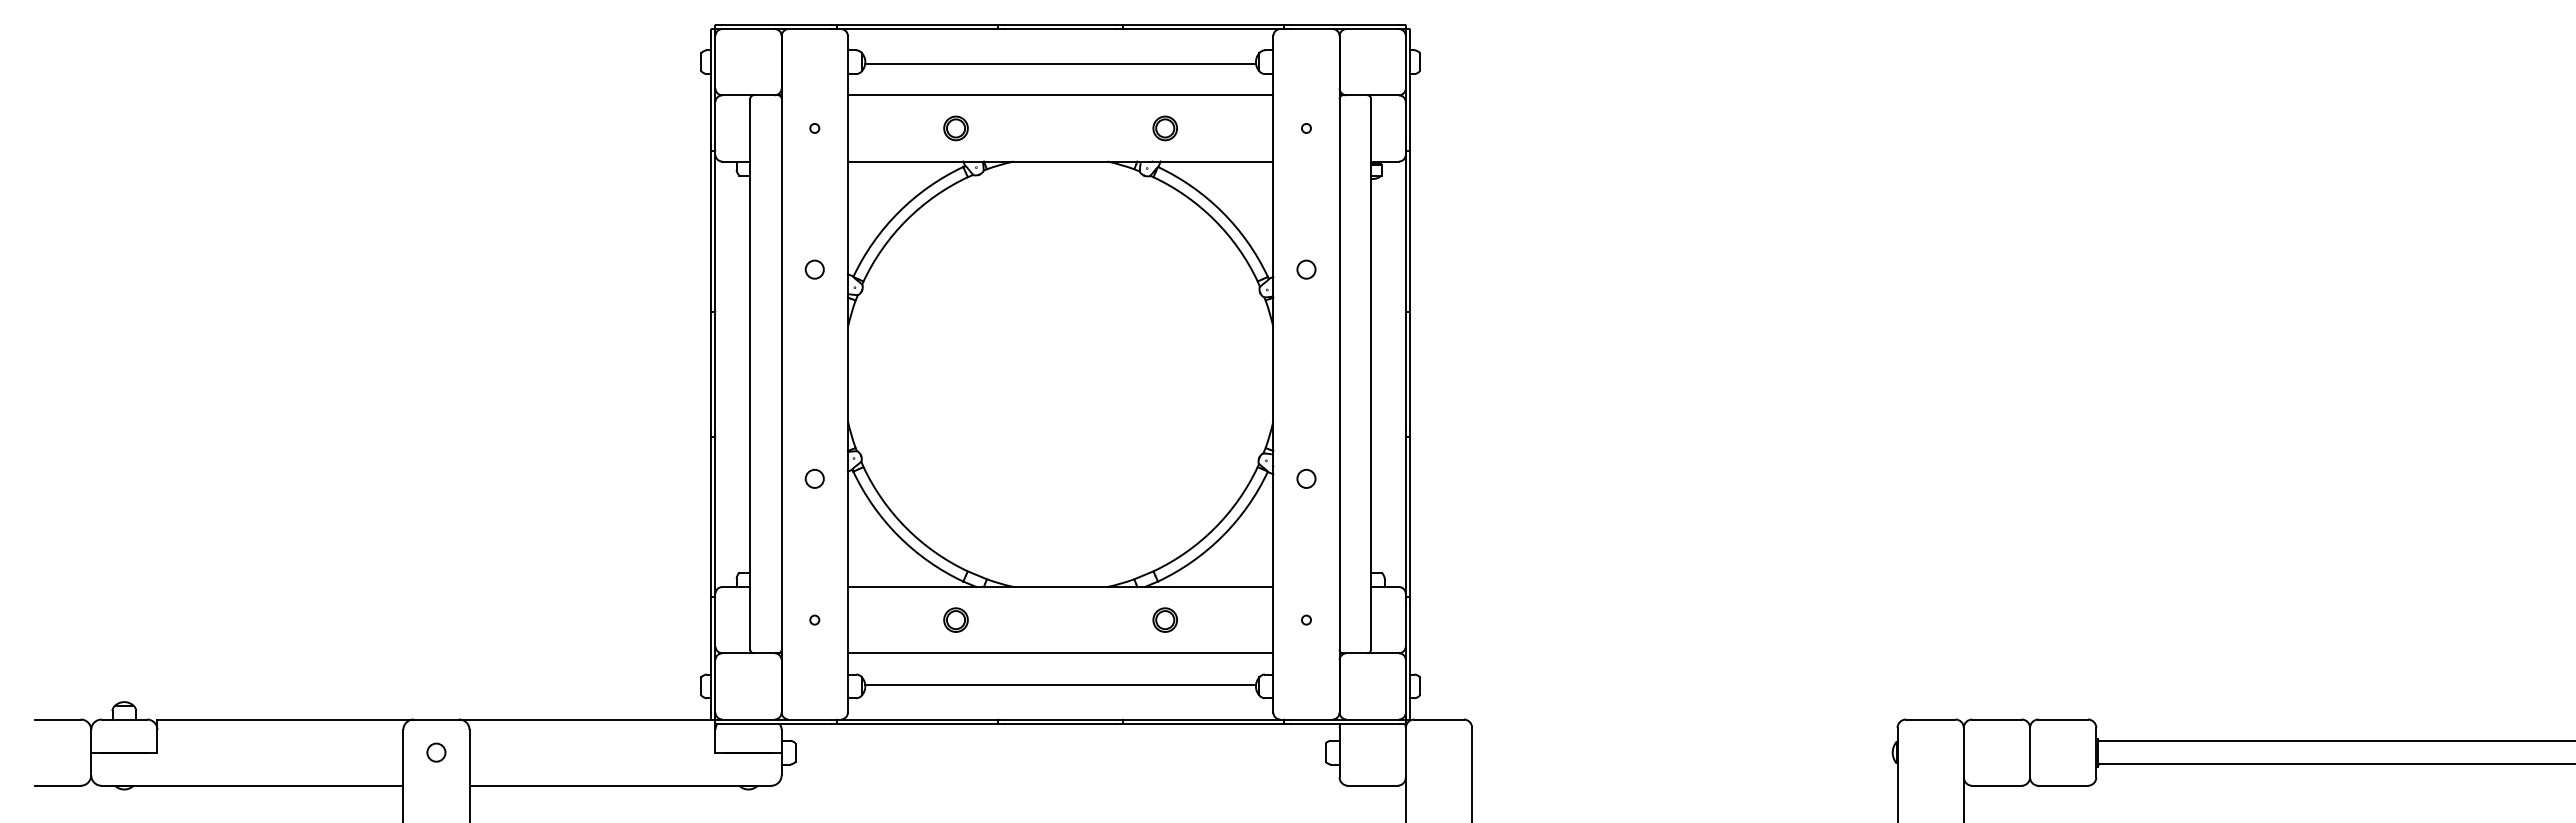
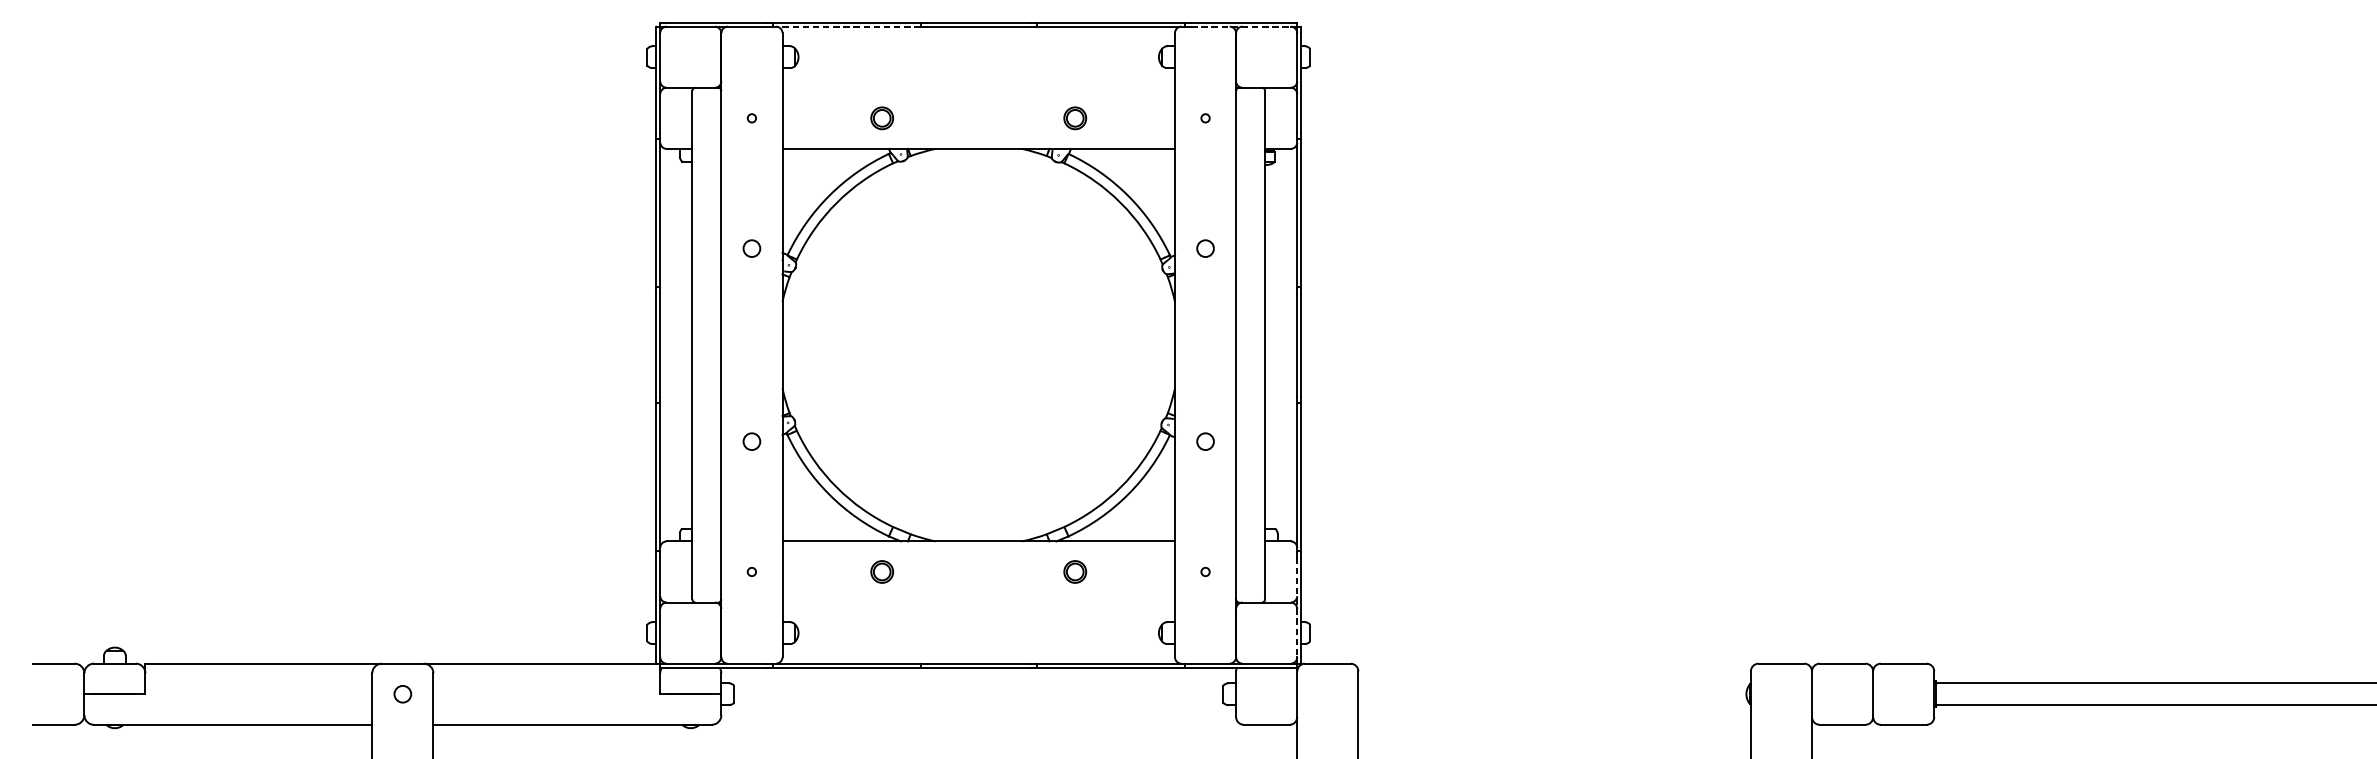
line: (917, 29) -> (846, 27), solid -> dashed
line: (1345, 29) -> (1241, 27), solid -> dashed
line: (1060, 63) -> (978, 58), removed
line: (1060, 95) -> (978, 87), removed
line: (1060, 653) -> (978, 602), removed
line: (1405, 658) -> (1296, 607), solid -> dashed
line: (1060, 684) -> (978, 631), removed

